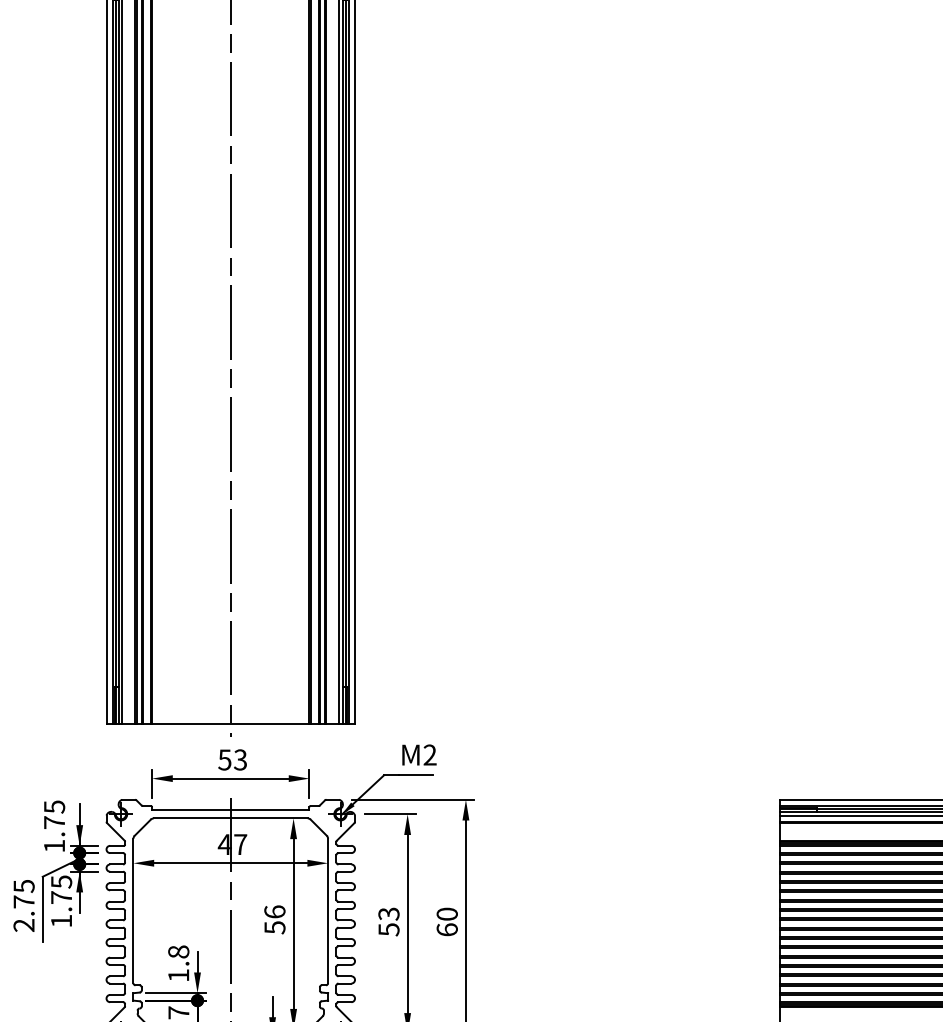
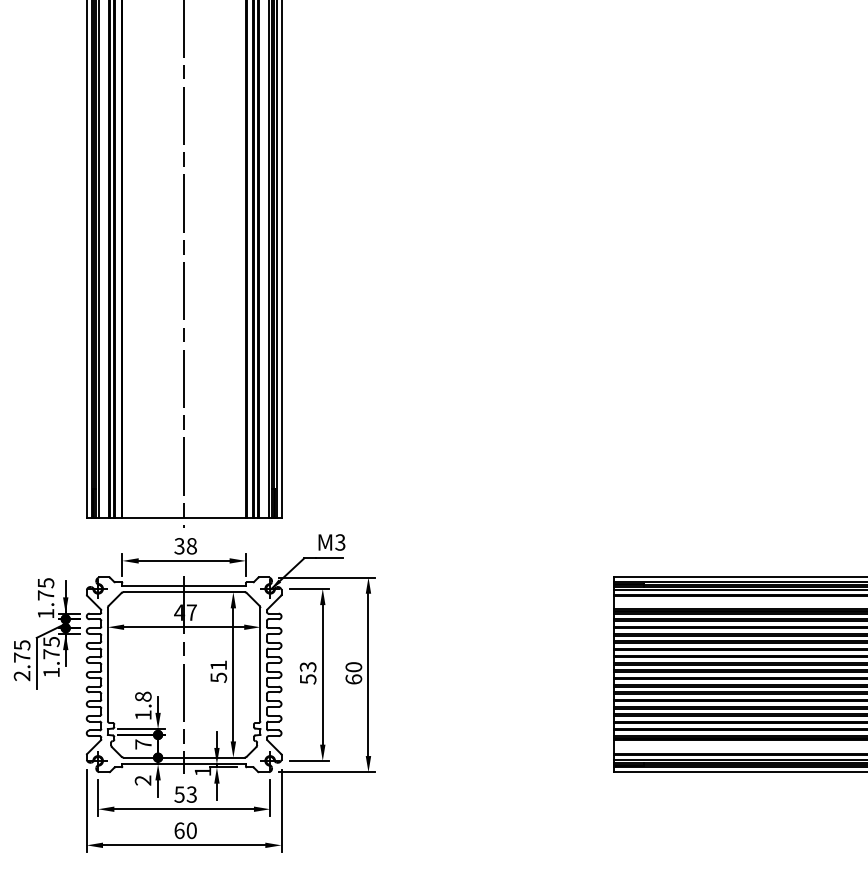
text: (430, 755) -> (340, 542), M2 -> M3
text: (232, 760) -> (185, 546), 53 -> 38
text: (274, 912) -> (218, 665), 56 -> 51

